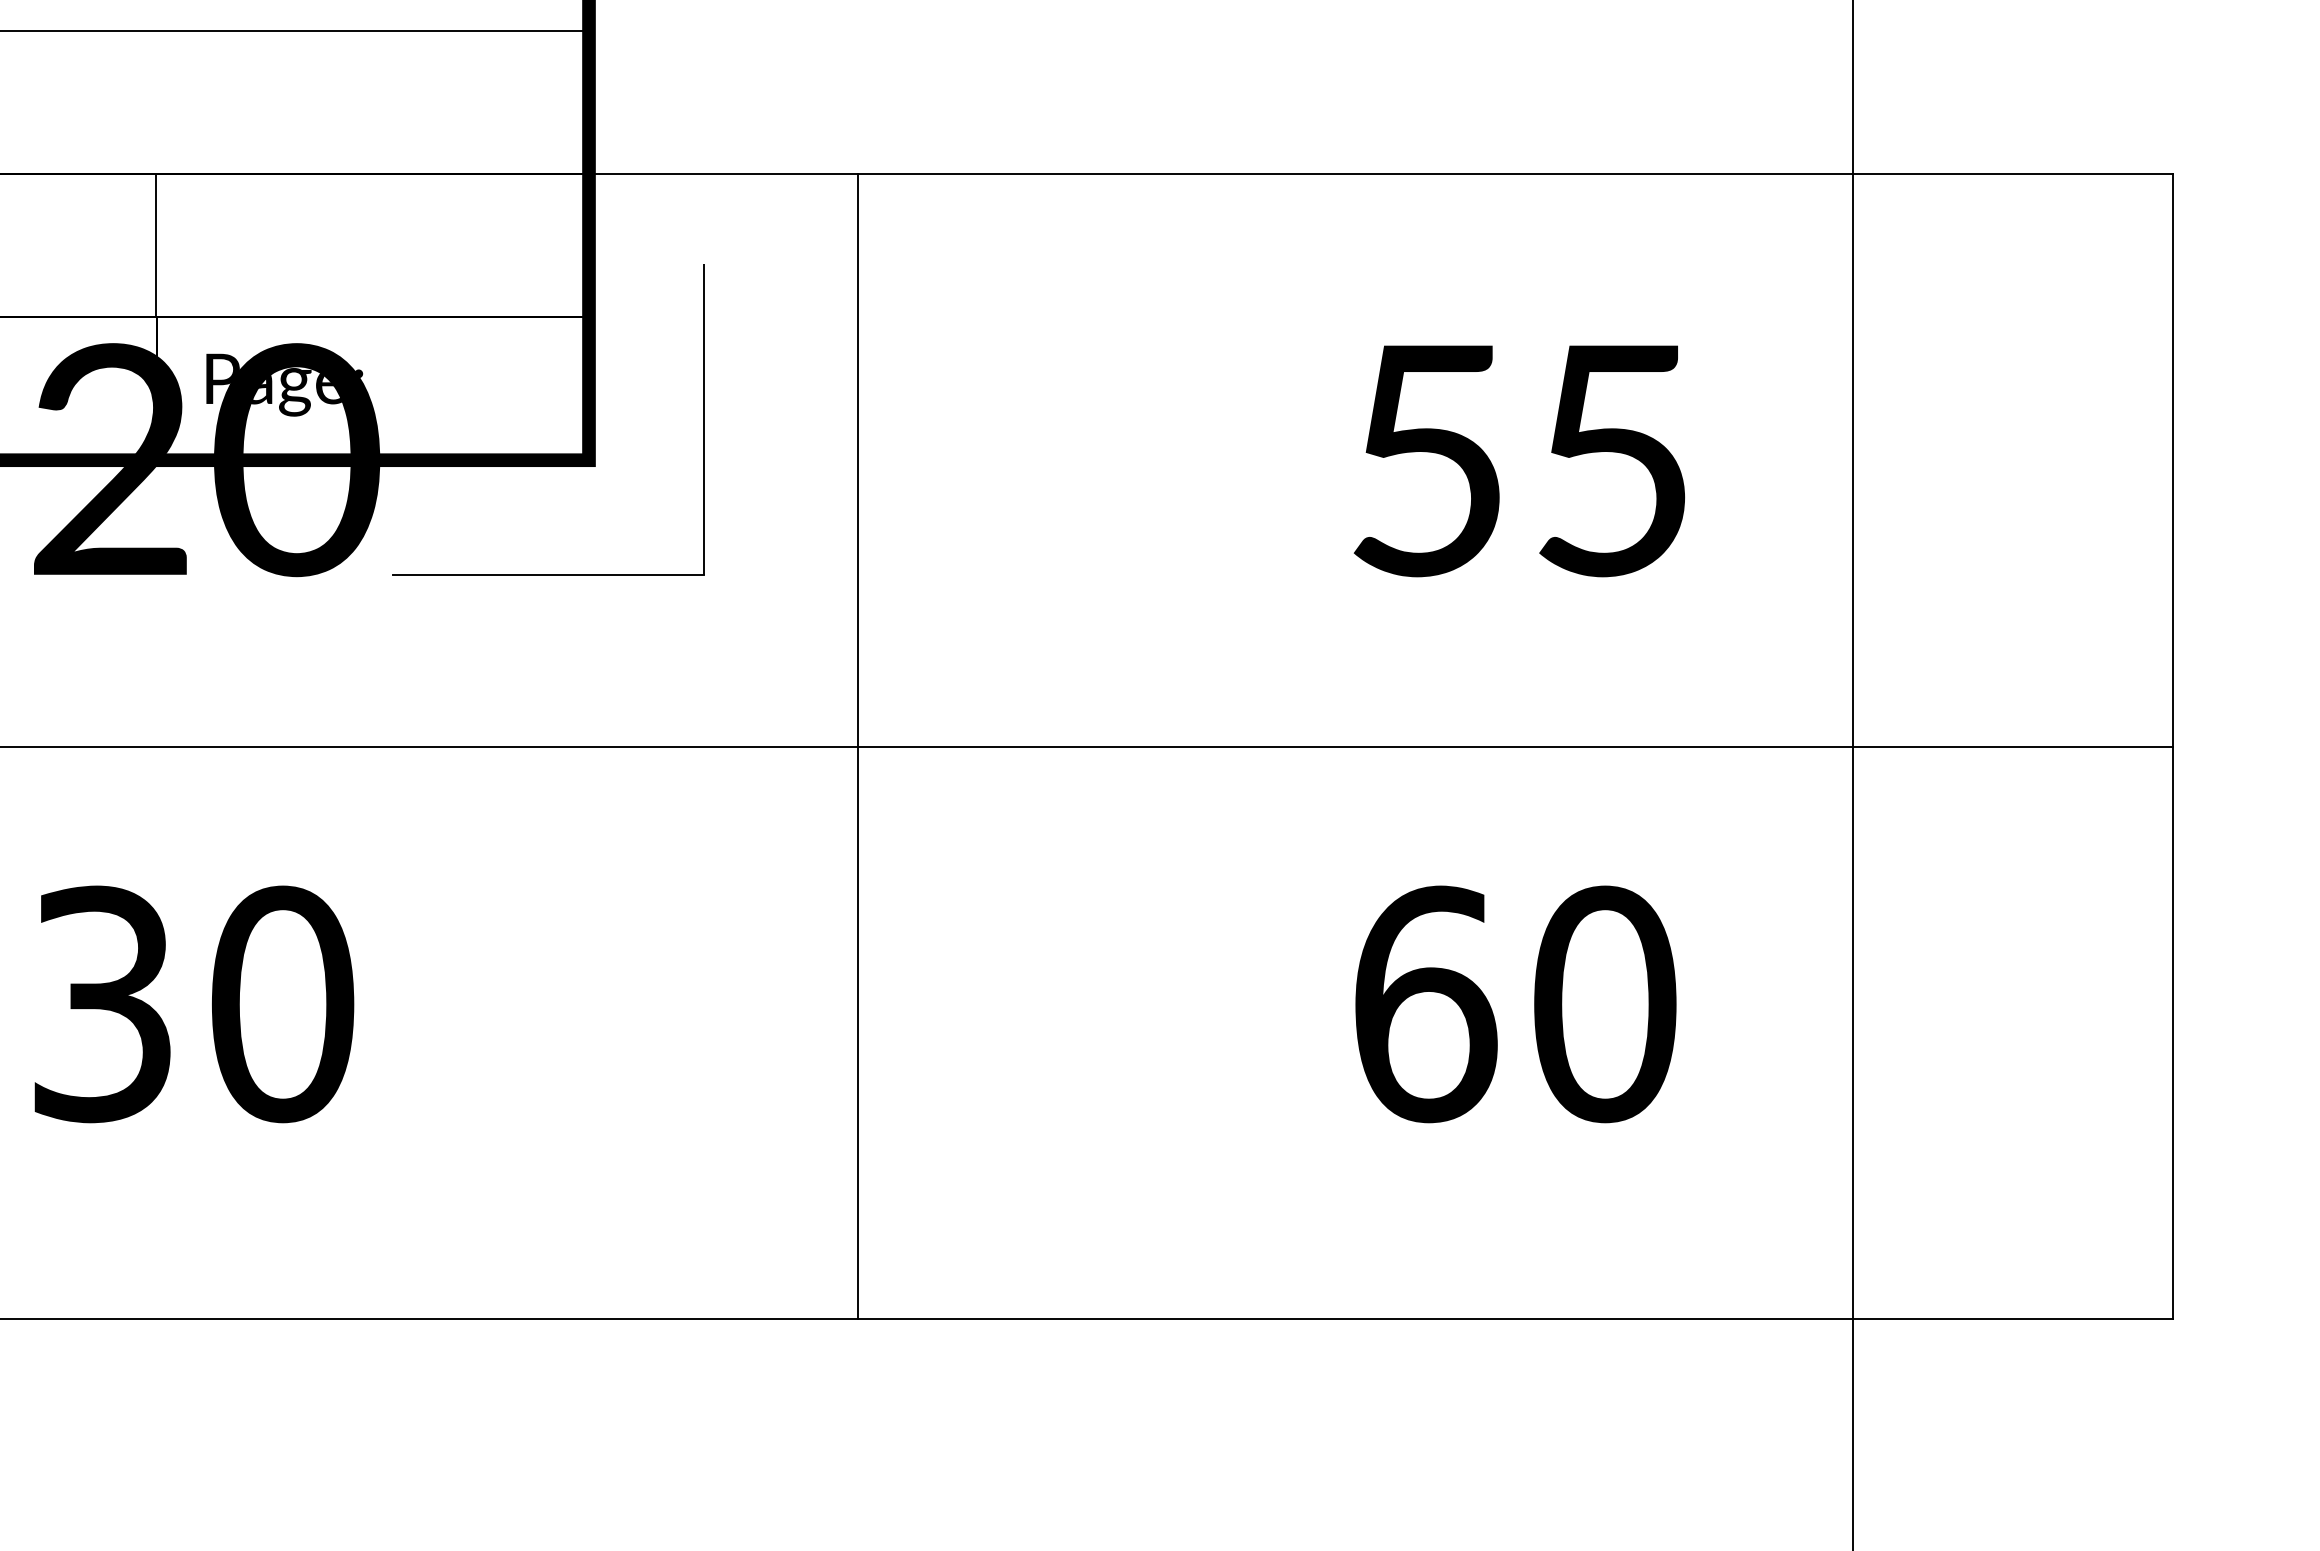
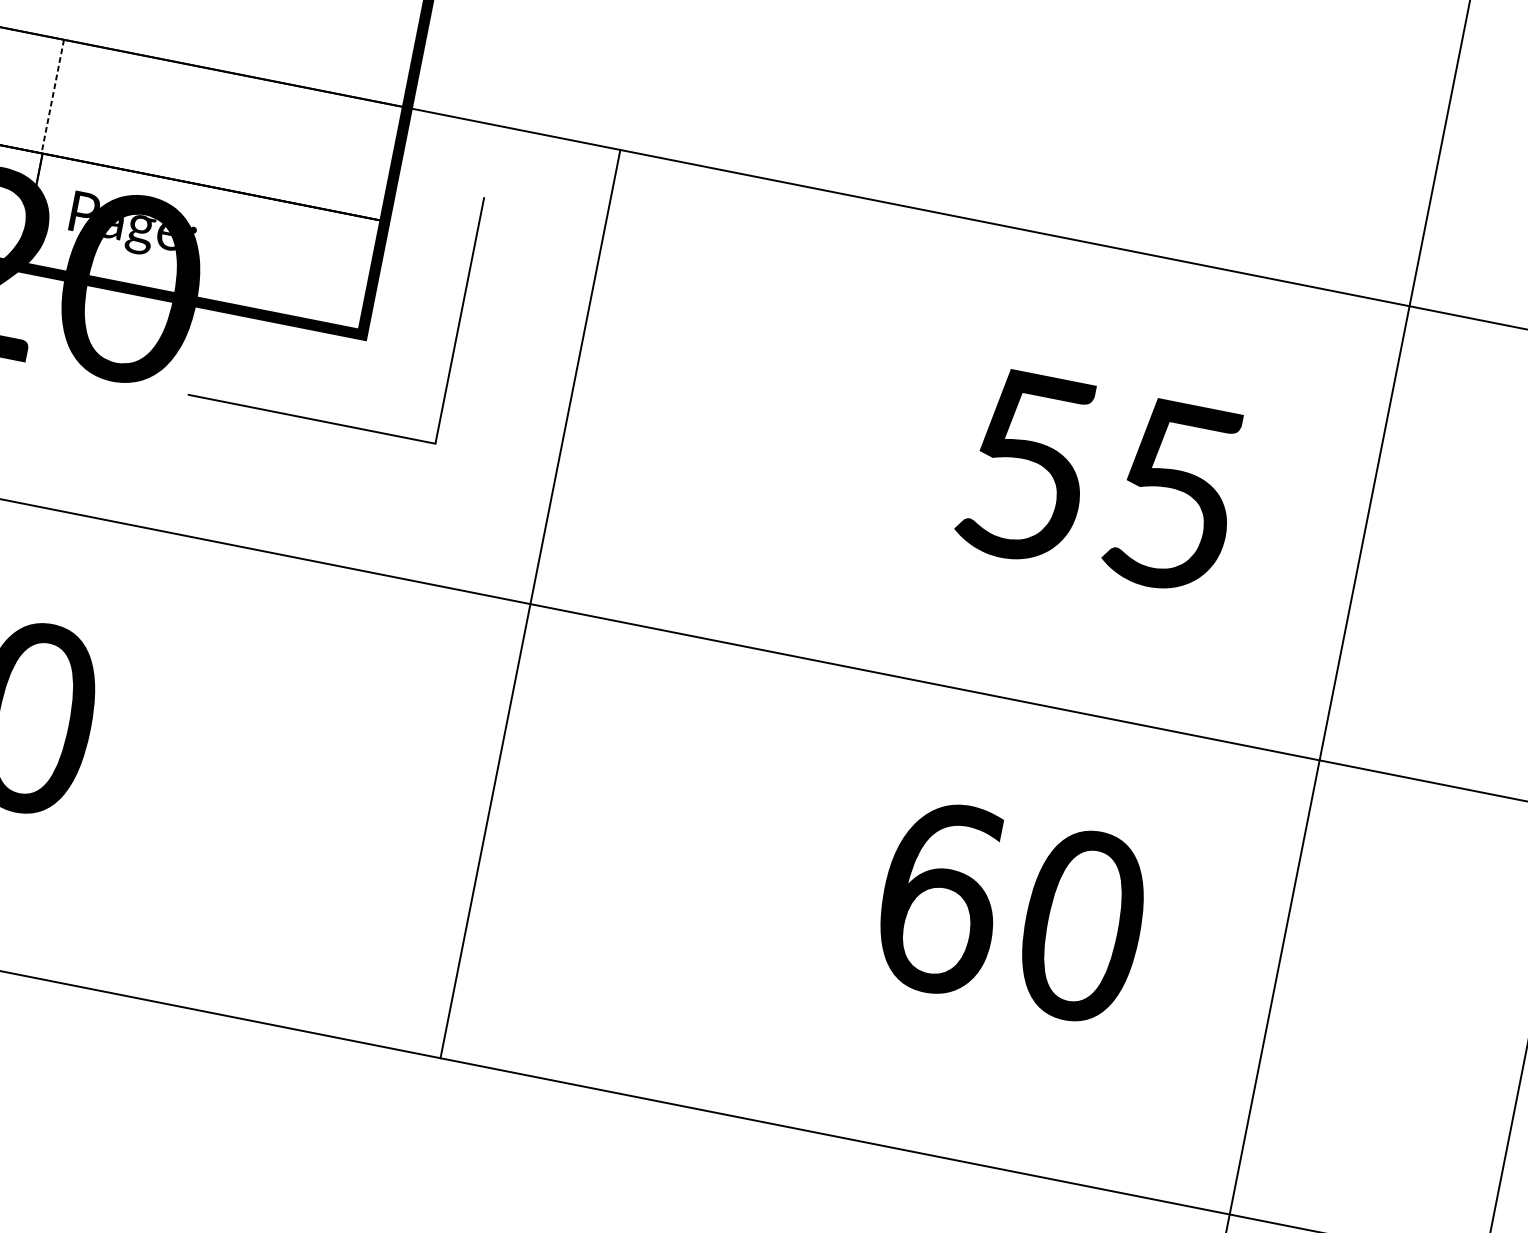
line: (156, 245) -> (53, 96), solid -> dashed

